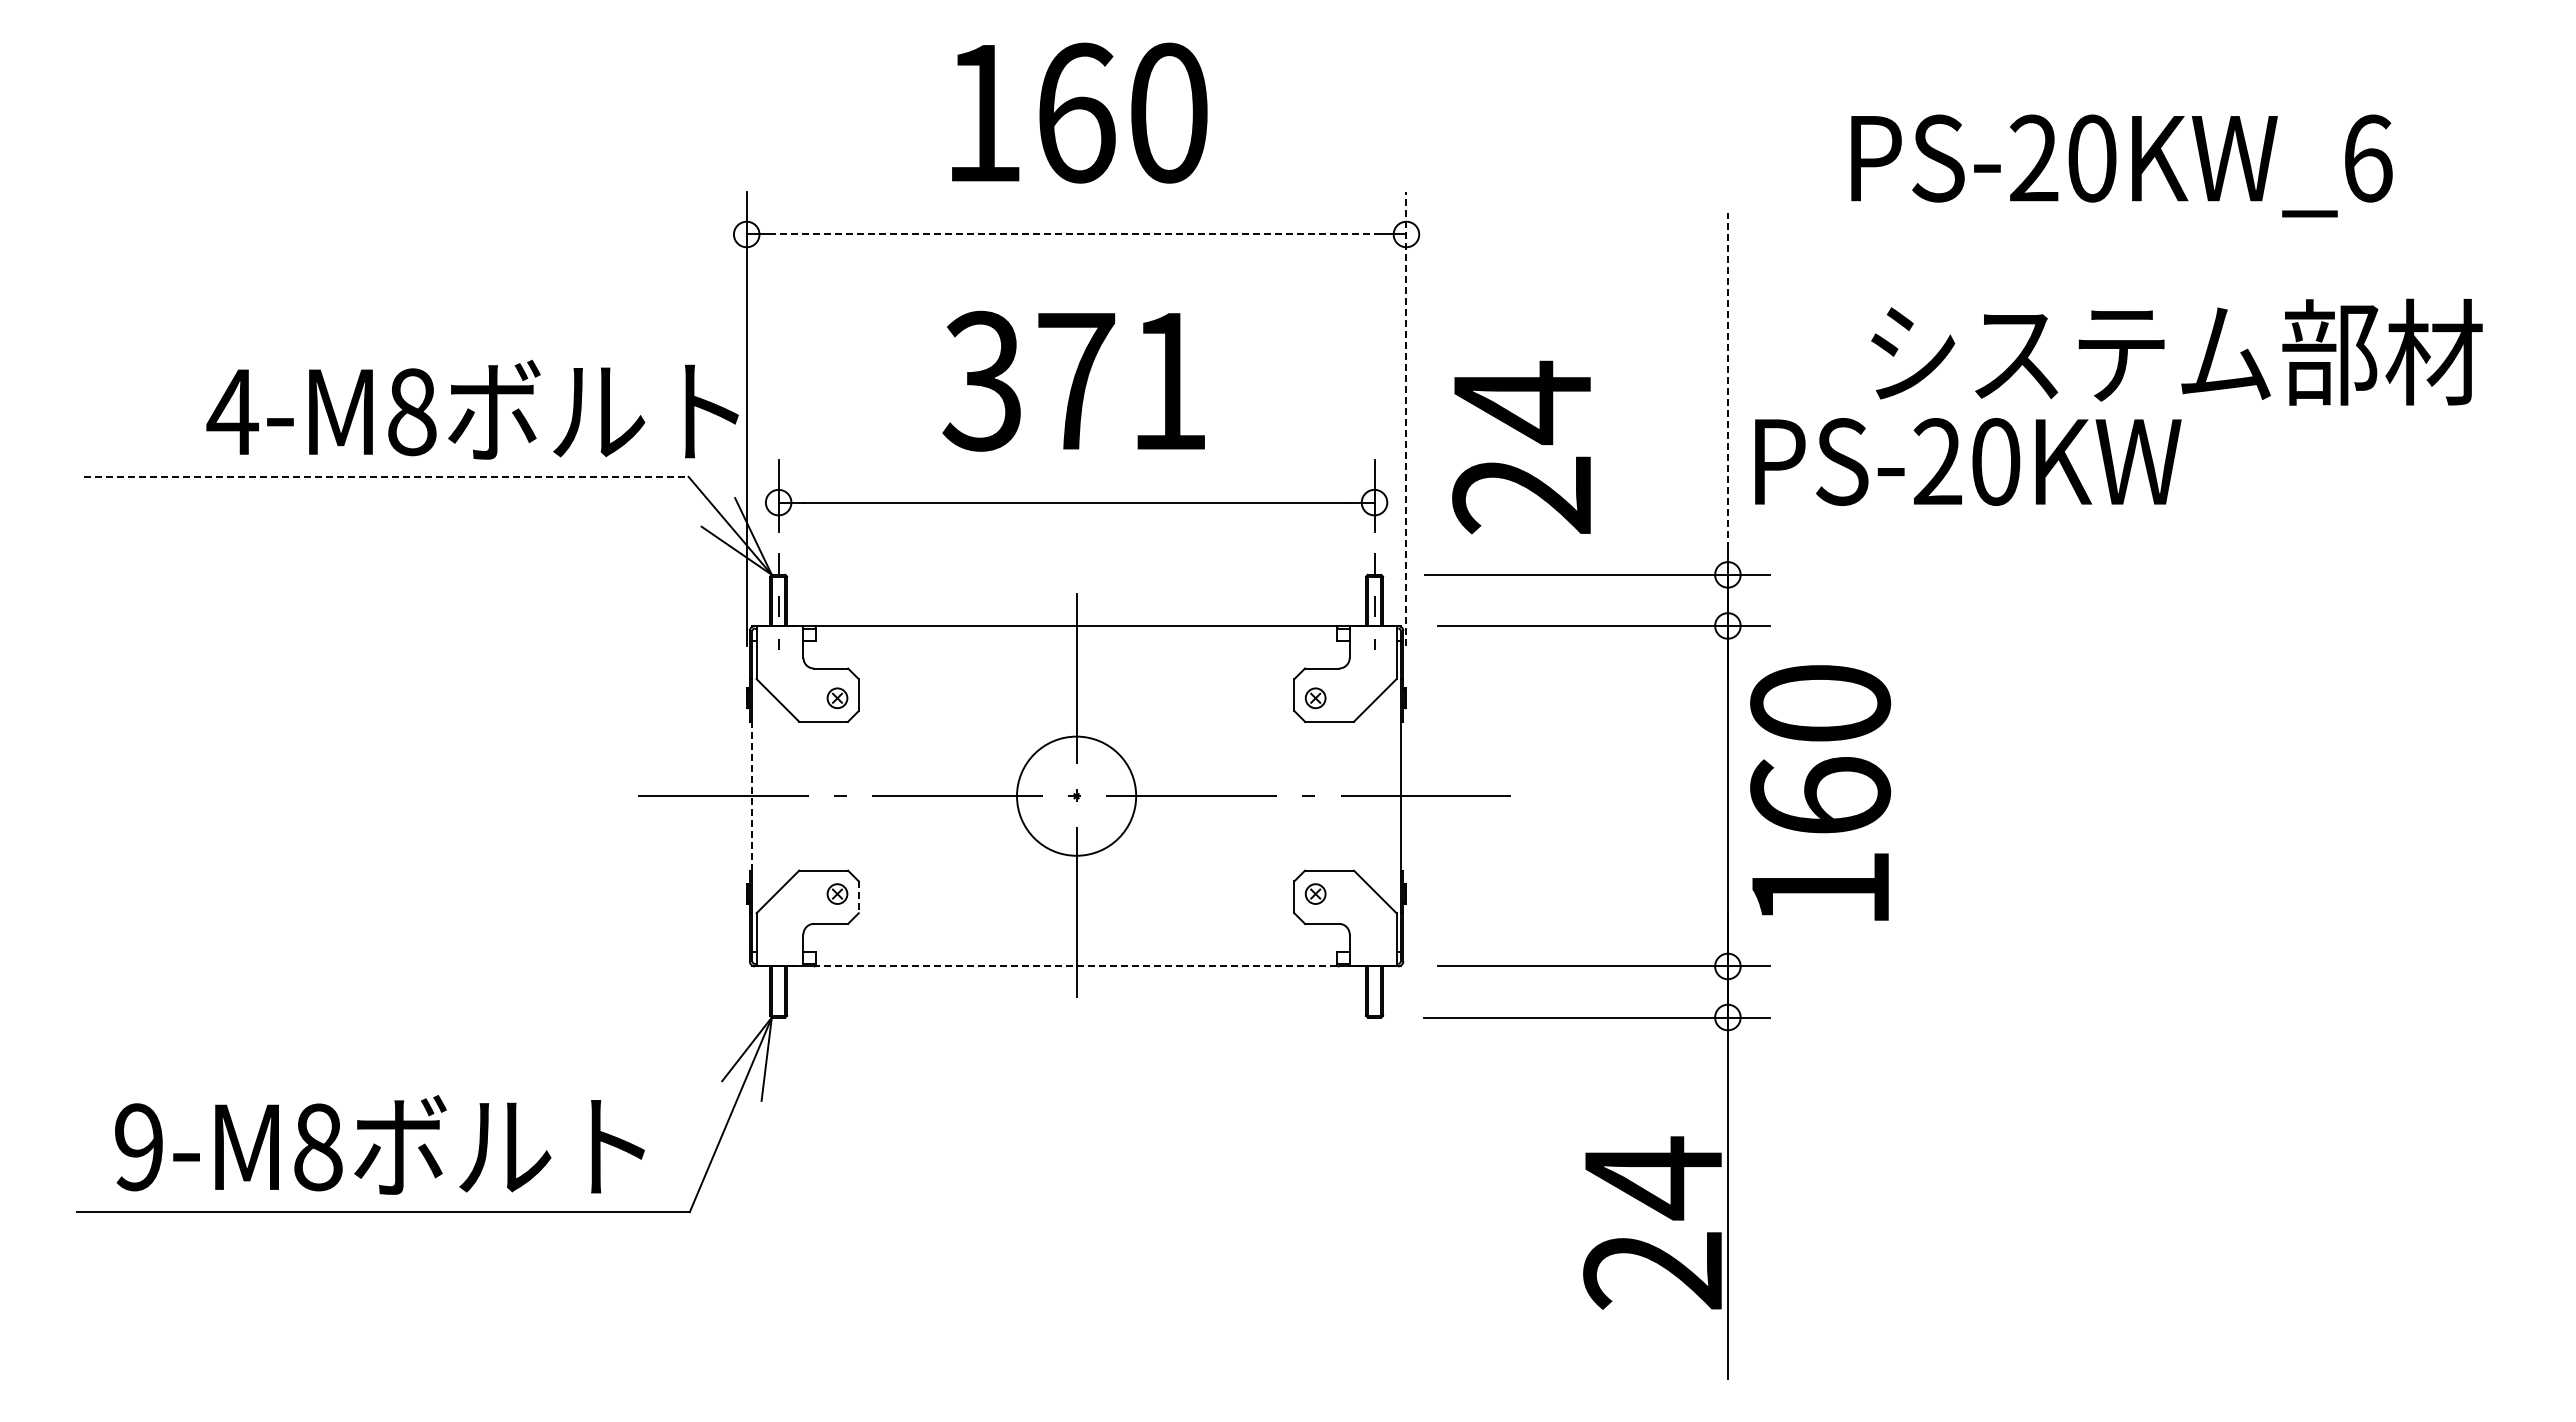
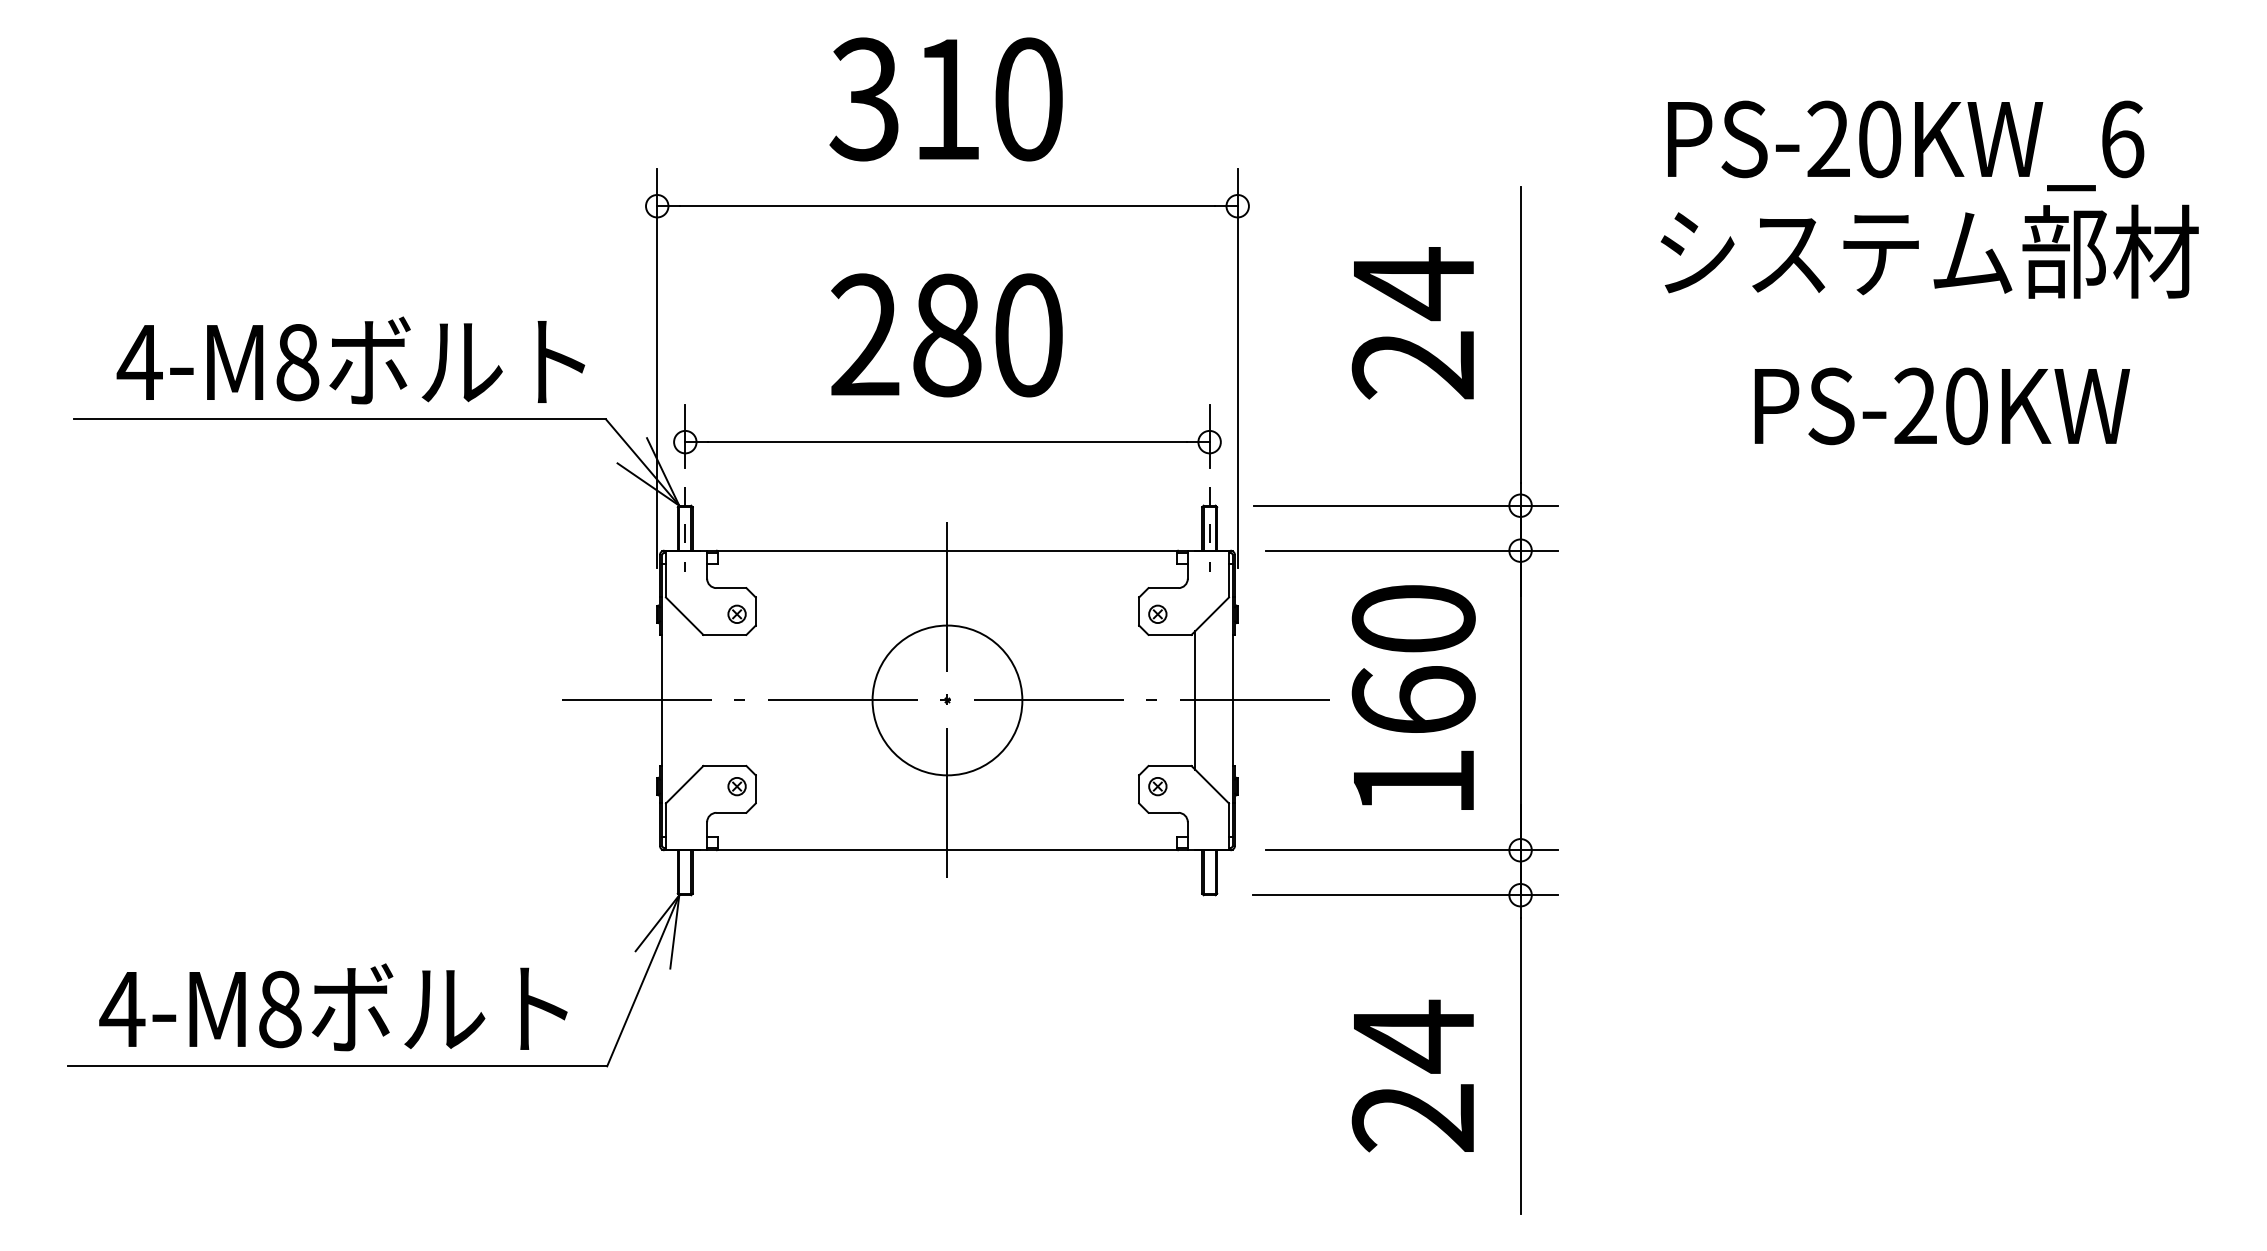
text: (1028, 112) -> (905, 98), 160 -> 310
text: (2121, 165) -> (1905, 145), moved
line: (1076, 234) -> (947, 206), dashed -> solid
text: (2176, 351) -> (1929, 251), moved
text: (1074, 380) -> (945, 334), 371 -> 280
line: (1727, 380) -> (1520, 334), dashed -> solid
text: (472, 409) -> (350, 360), moved
line: (1406, 418) -> (1237, 368), dashed -> solid
text: (1521, 447) -> (1412, 323), moved
text: (1968, 461) -> (1942, 405), moved
line: (386, 476) -> (340, 419), dashed -> solid
text: (1820, 792) -> (1413, 697), moved
line: (752, 795) -> (662, 699), dashed -> solid
line: (1358, 795) -> (1195, 699), added
circle: (1076, 796) -> (947, 700), size x1.43
line: (858, 897) -> (755, 789), dashed -> solid
line: (1076, 966) -> (947, 850), dashed -> solid
text: (138, 1147) -> (122, 1009), 9-M8 -> 4-M8
text: (1652, 1222) -> (1412, 1075), moved

